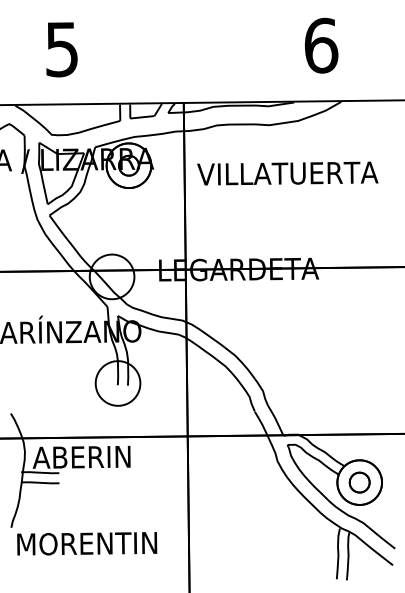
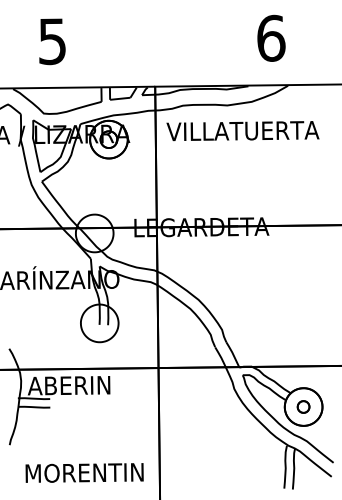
text: (287, 173) -> (242, 131), moved
part: (359, 482) -> (303, 406), size x0.7
text: (87, 543) -> (84, 472), moved

